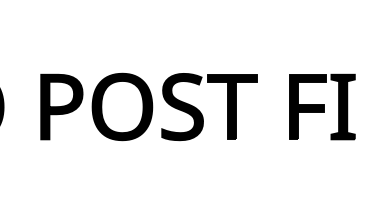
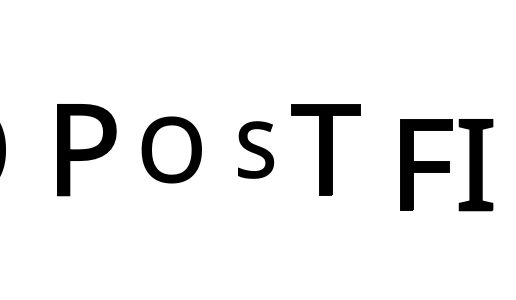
part: (122, 106) -> (171, 149), size x0.7
part: (182, 106) -> (255, 149), size x0.6
part: (322, 107) -> (446, 165), moved

